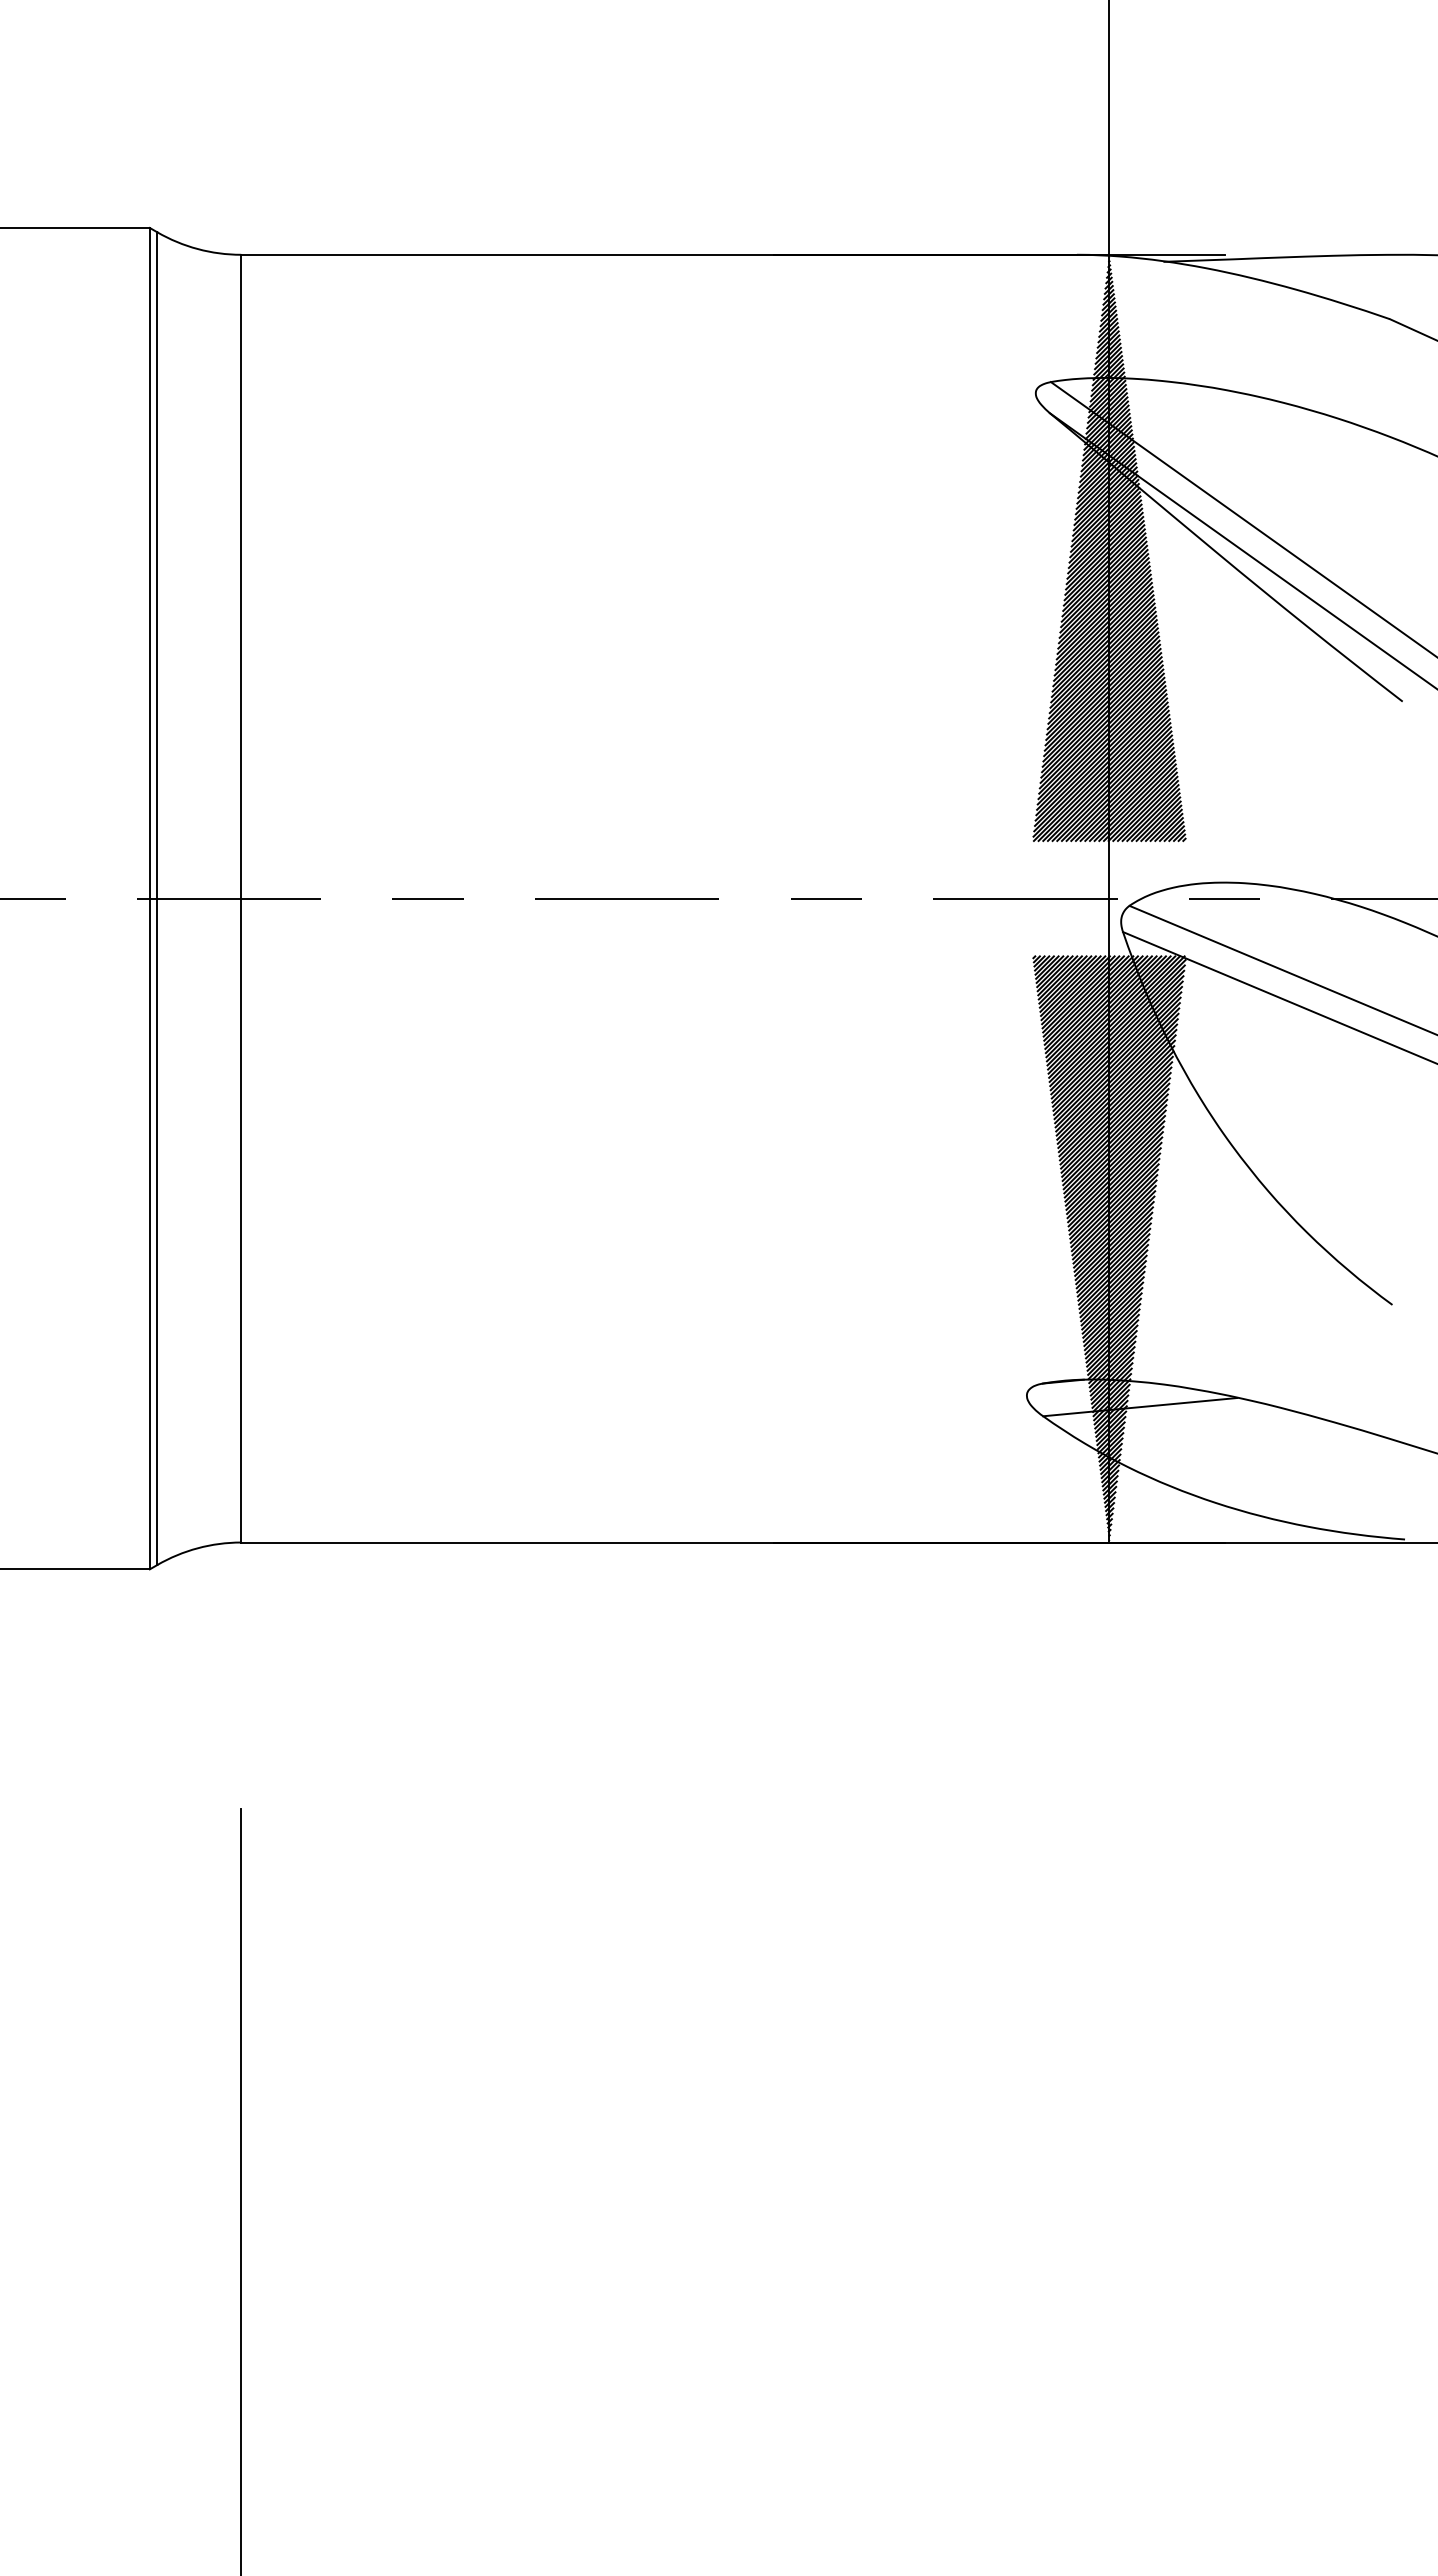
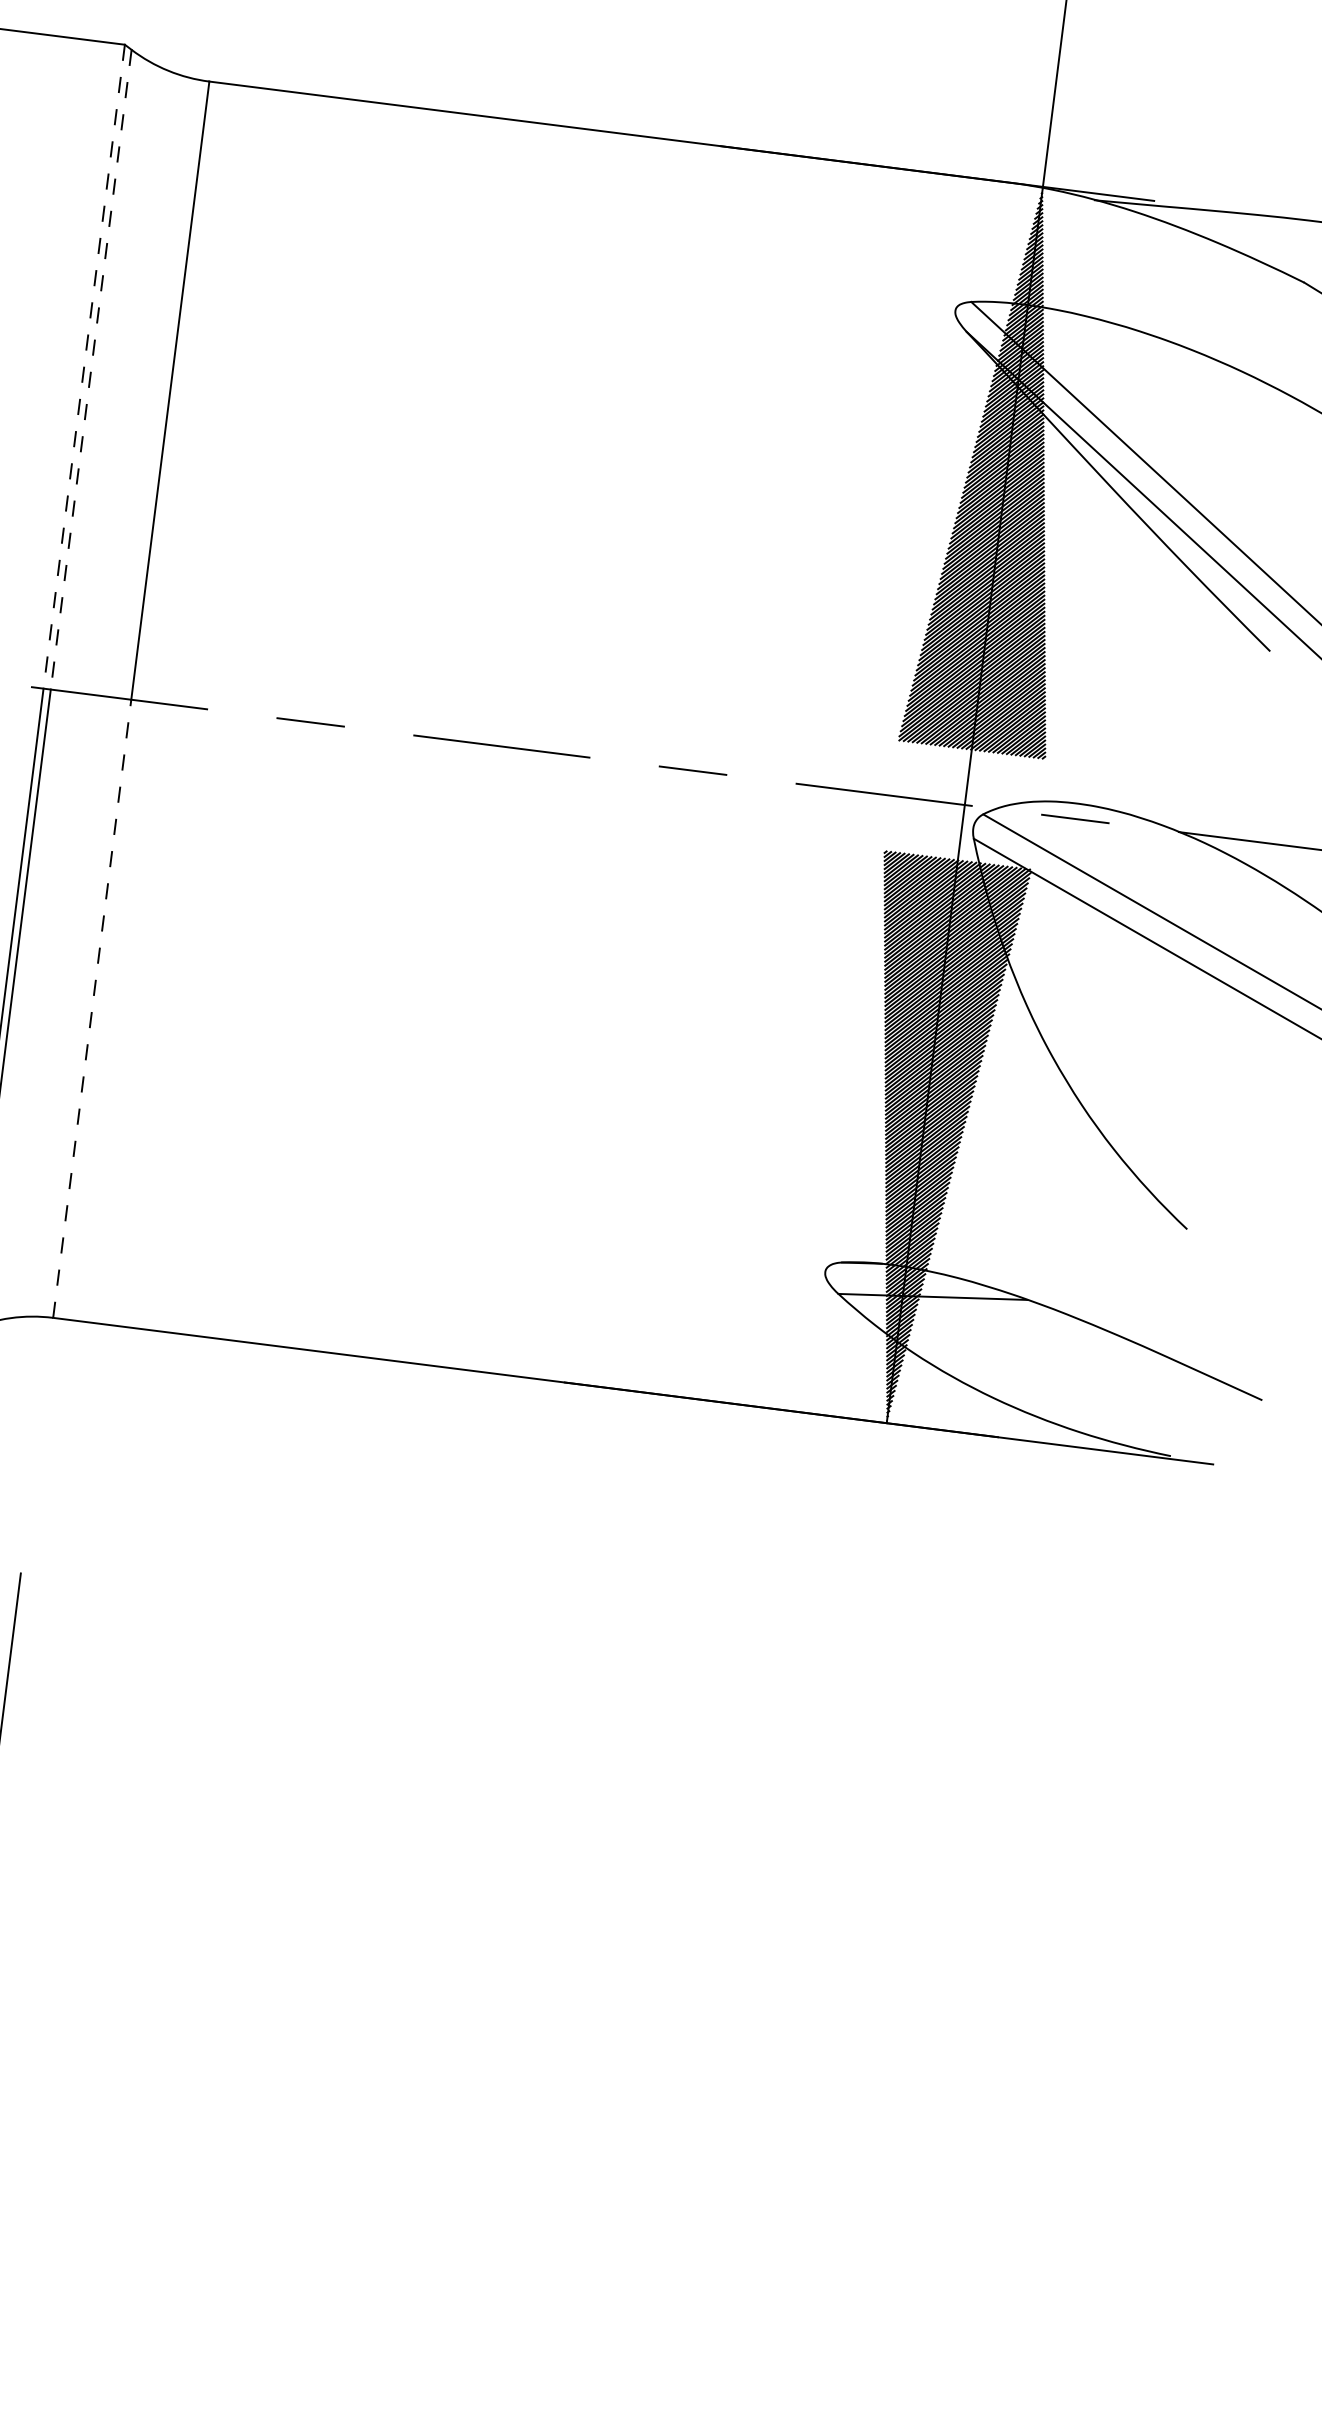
line: (149, 563) -> (83, 366), solid -> dashed
line: (157, 566) -> (91, 370), solid -> dashed
line: (241, 1220) -> (92, 1008), solid -> dashed

